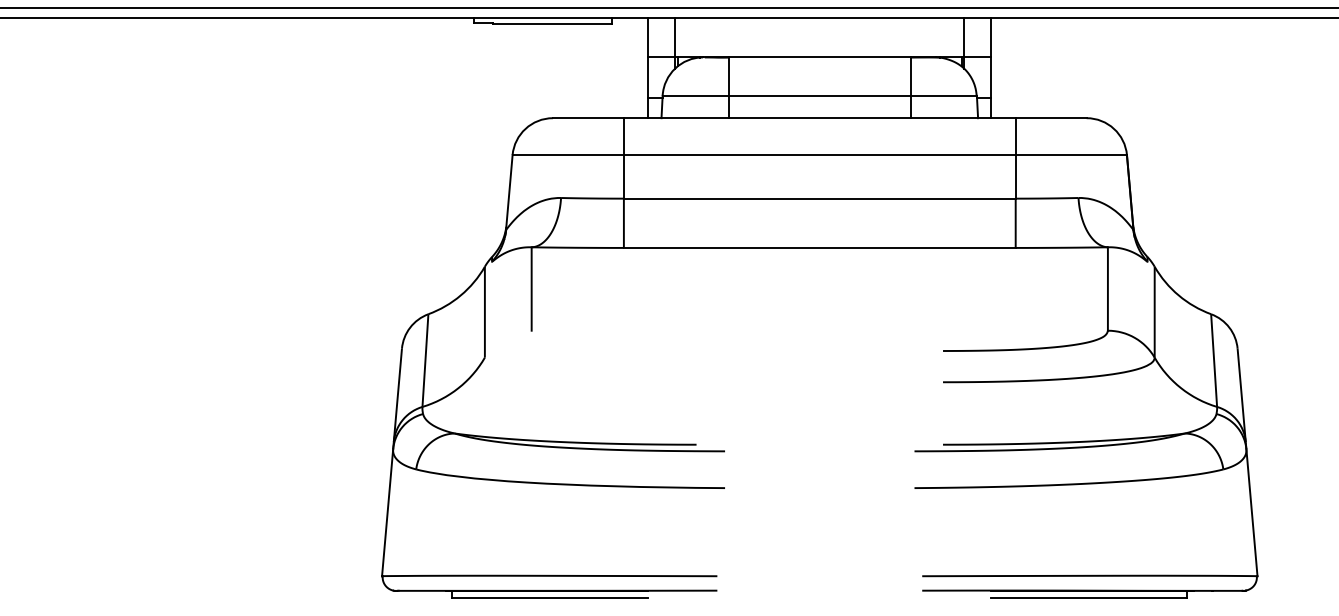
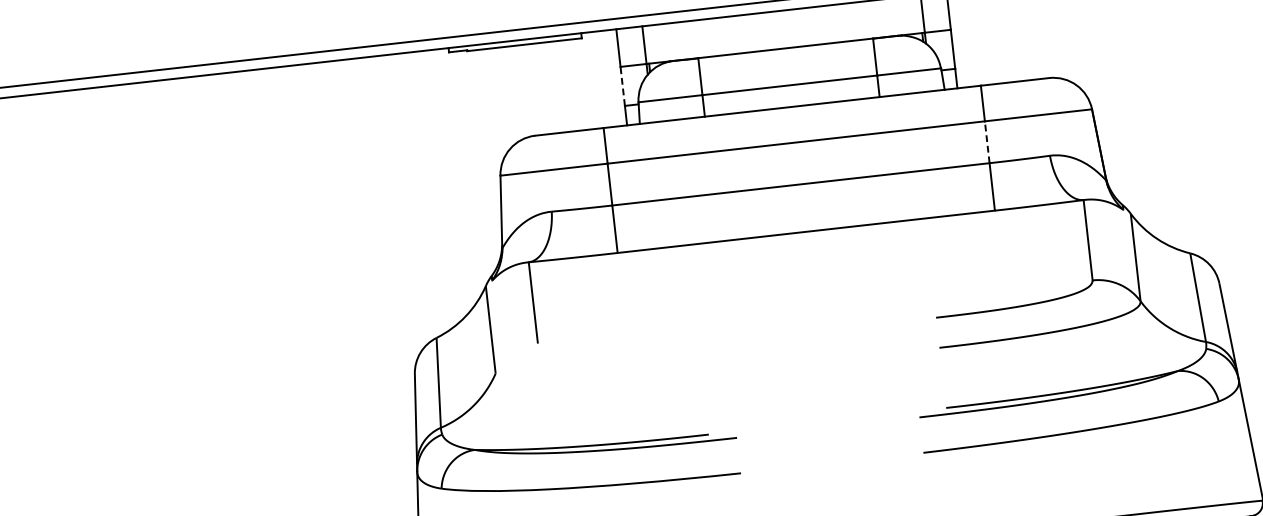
line: (648, 77) -> (622, 86), solid -> dashed
line: (1015, 176) -> (987, 141), solid -> dashed

